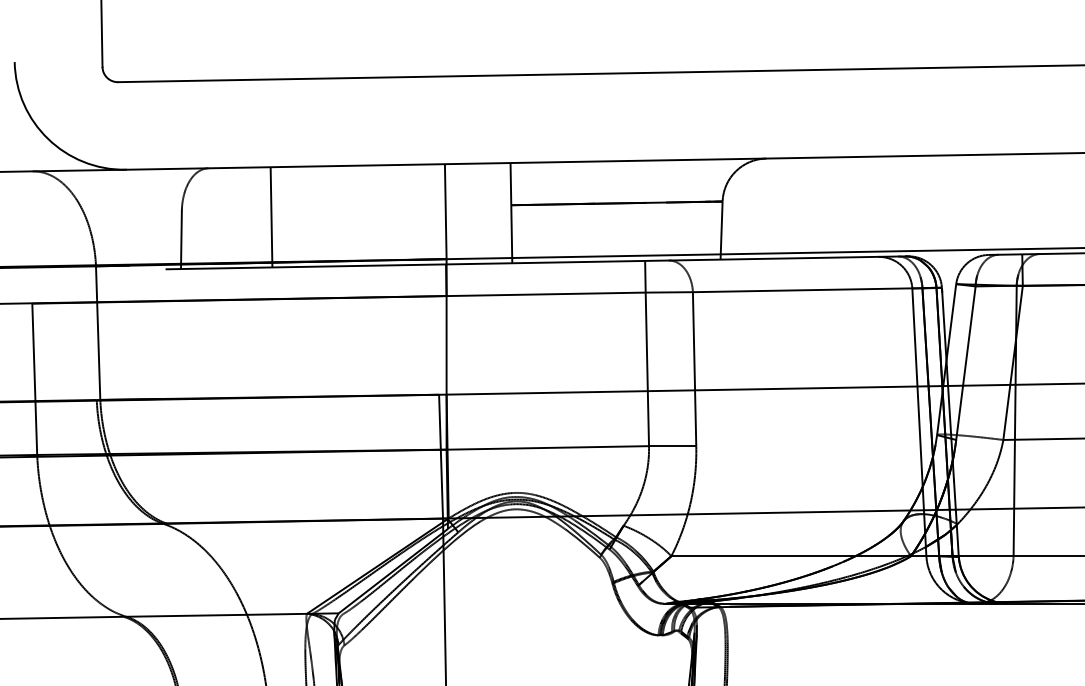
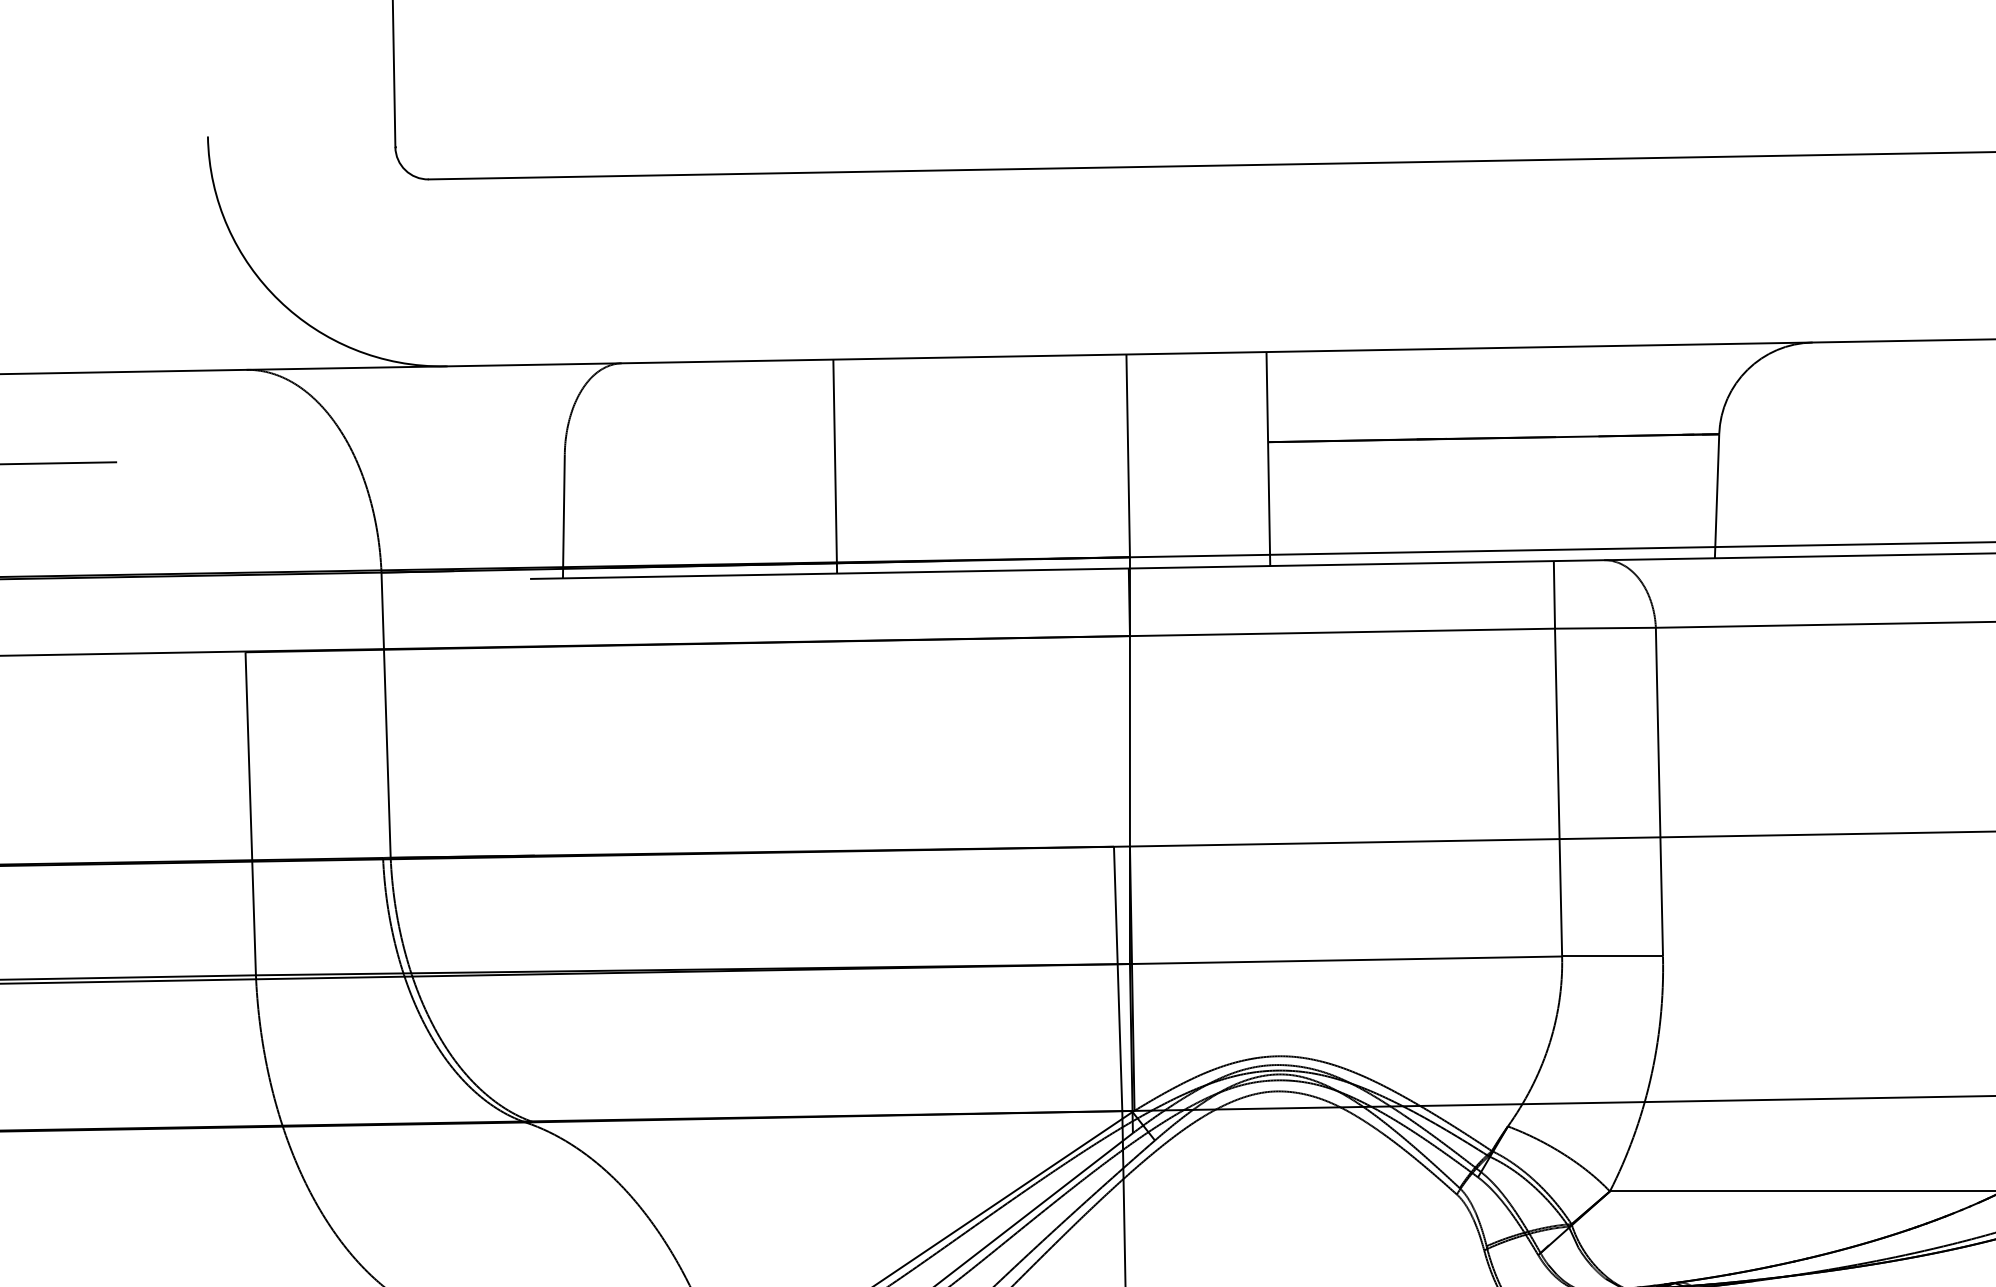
line: (271, 217) -> (835, 466), moved

